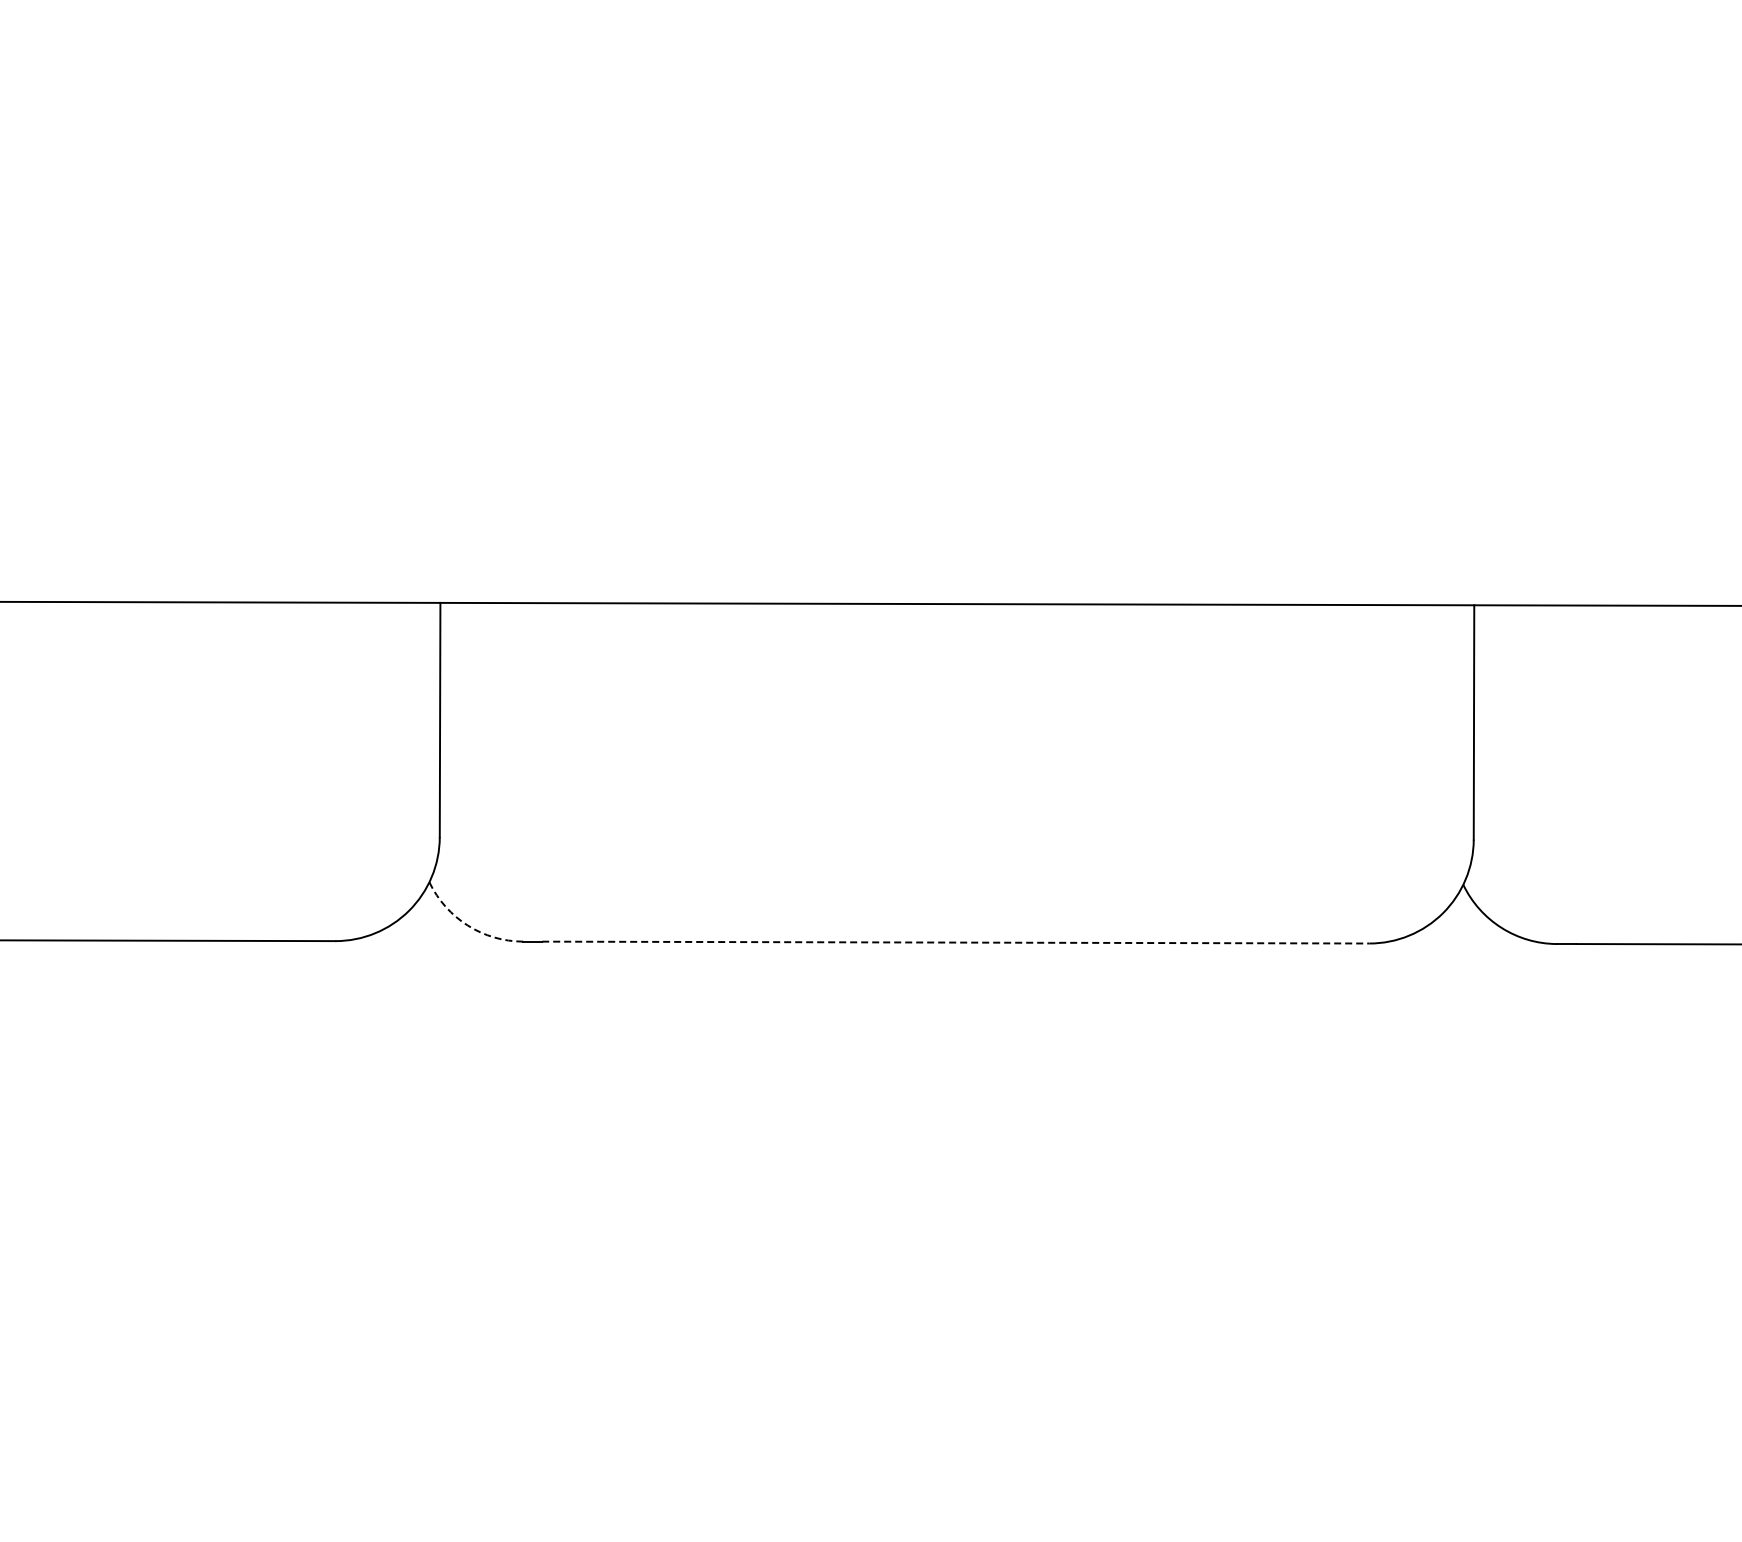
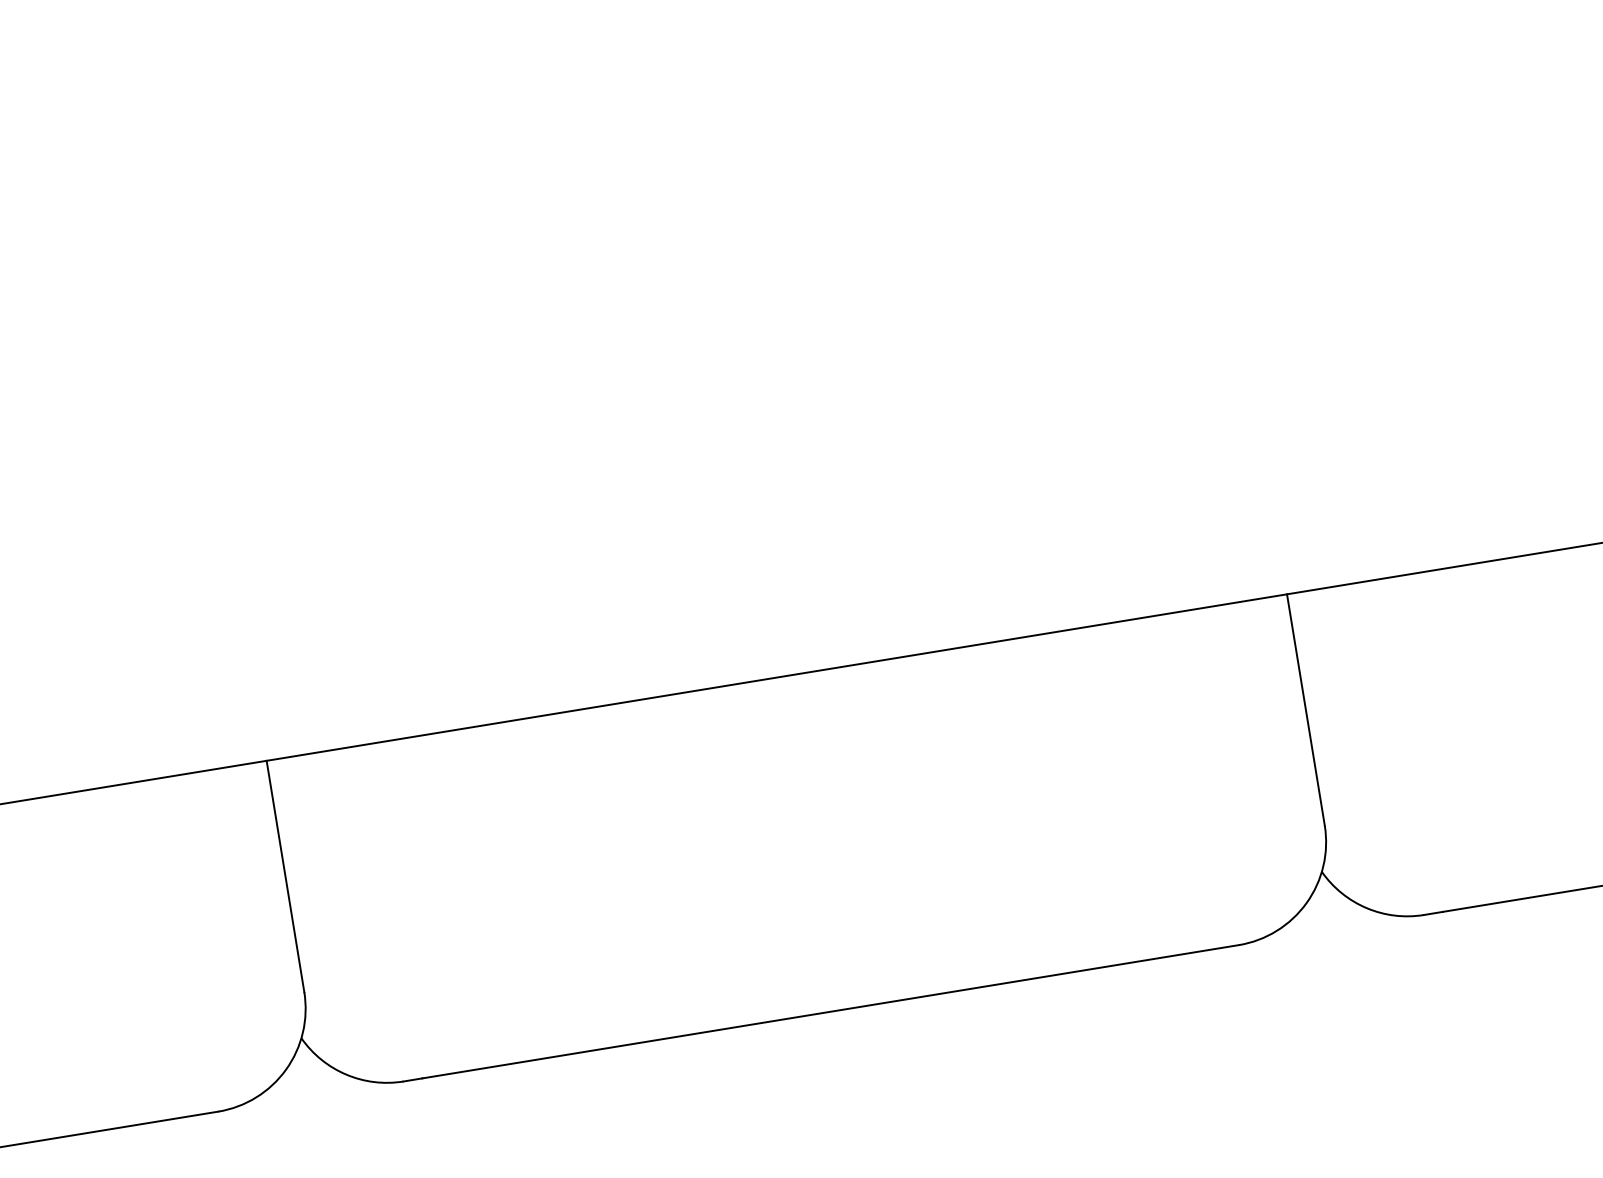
arc: (467, 925) -> (346, 1074), dashed -> solid
line: (955, 942) -> (830, 1011), dashed -> solid

